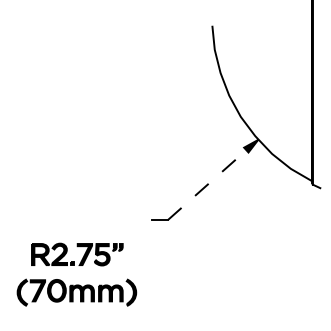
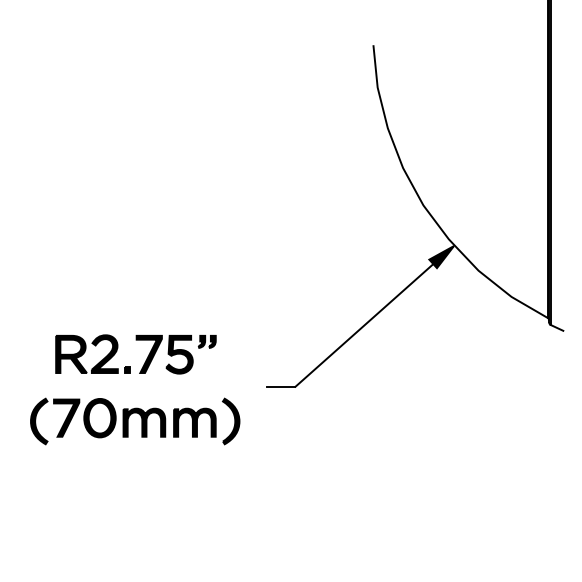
line: (207, 185) -> (364, 326), dashed -> solid
part: (74, 265) -> (130, 373), moved

